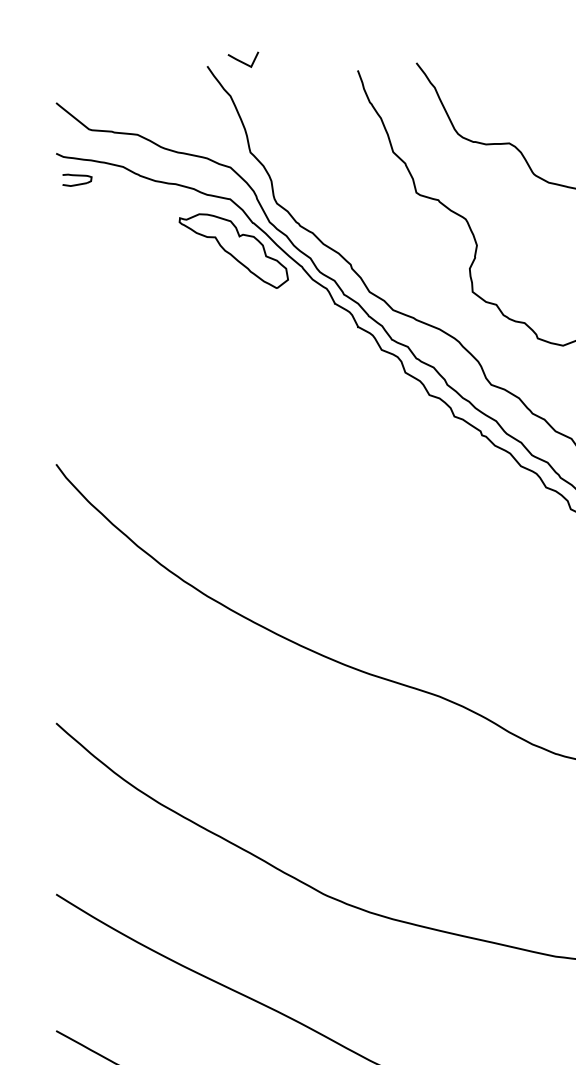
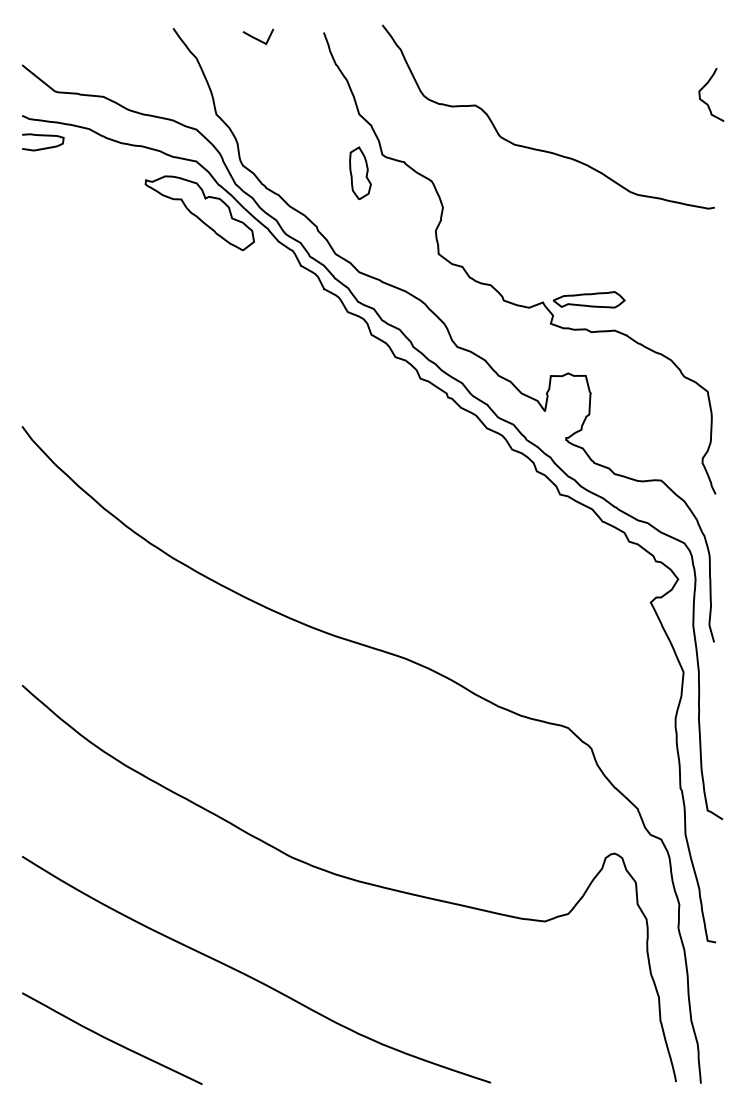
line: (242, 61) -> (257, 38), moved
part: (77, 180) -> (43, 142), size x1.43
part: (394, 211) -> (360, 173), added

